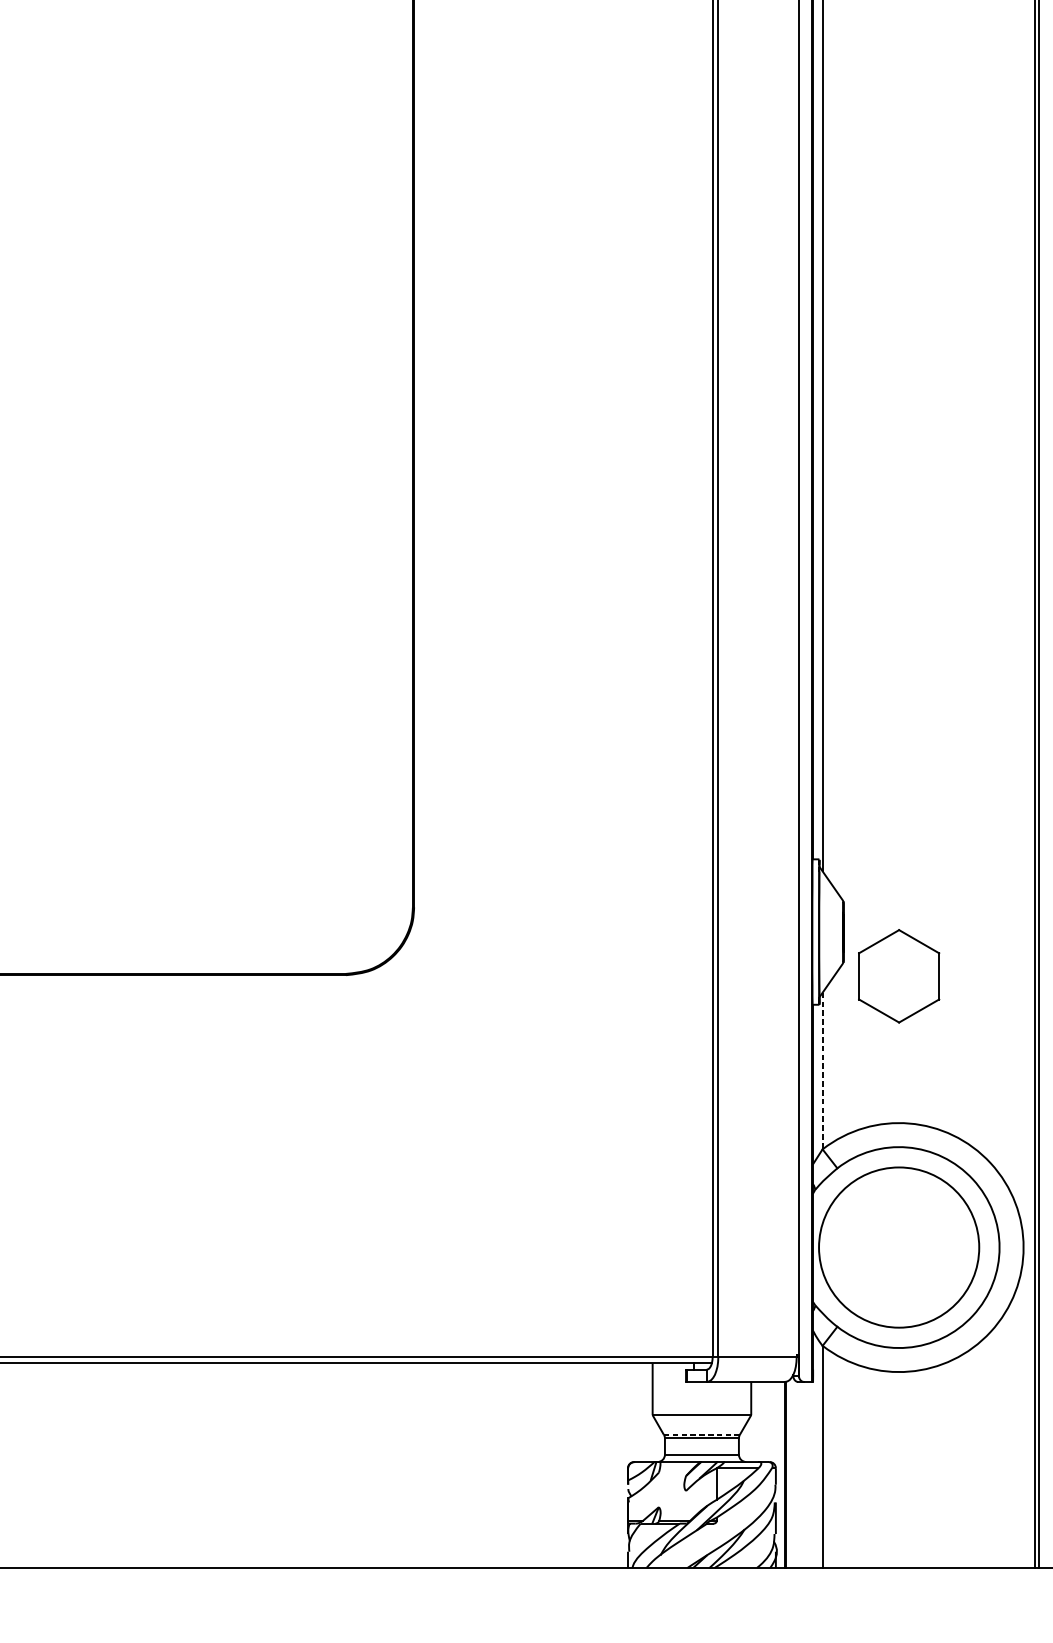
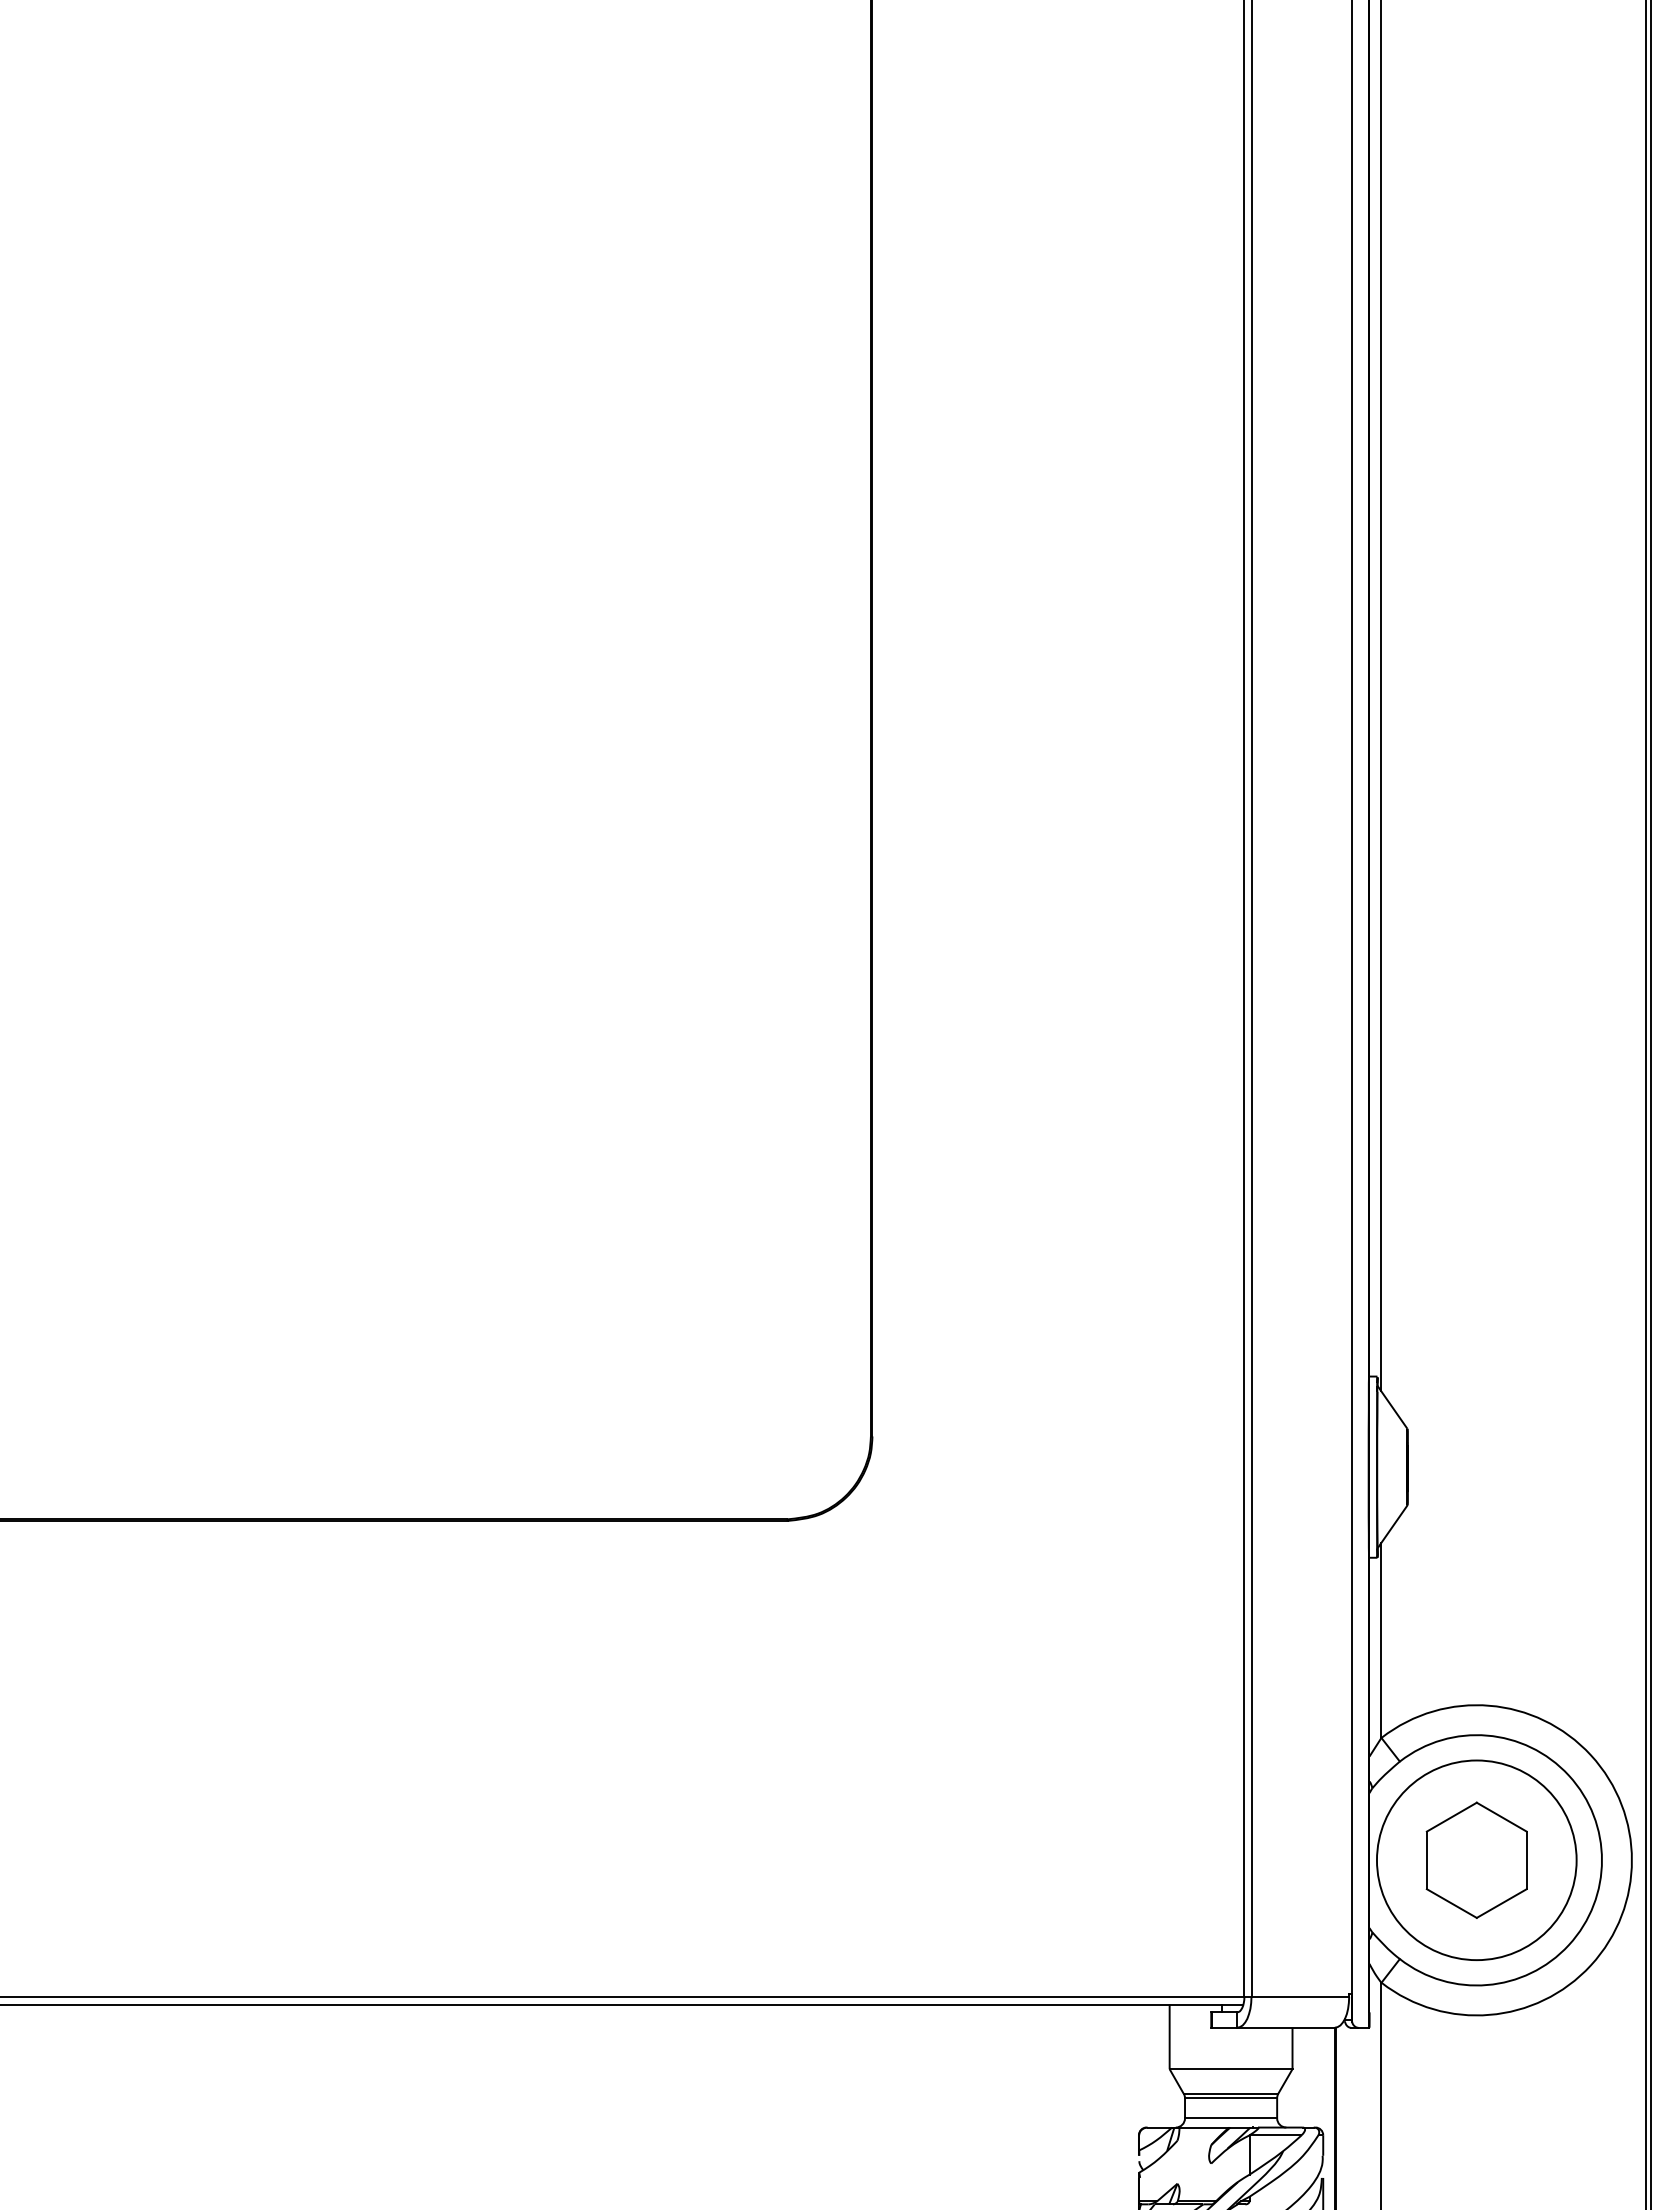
part: (898, 975) -> (1476, 1859), moved
line: (822, 1071) -> (1381, 1640), dashed -> solid
line: (702, 1434) -> (1231, 2093), dashed -> solid

